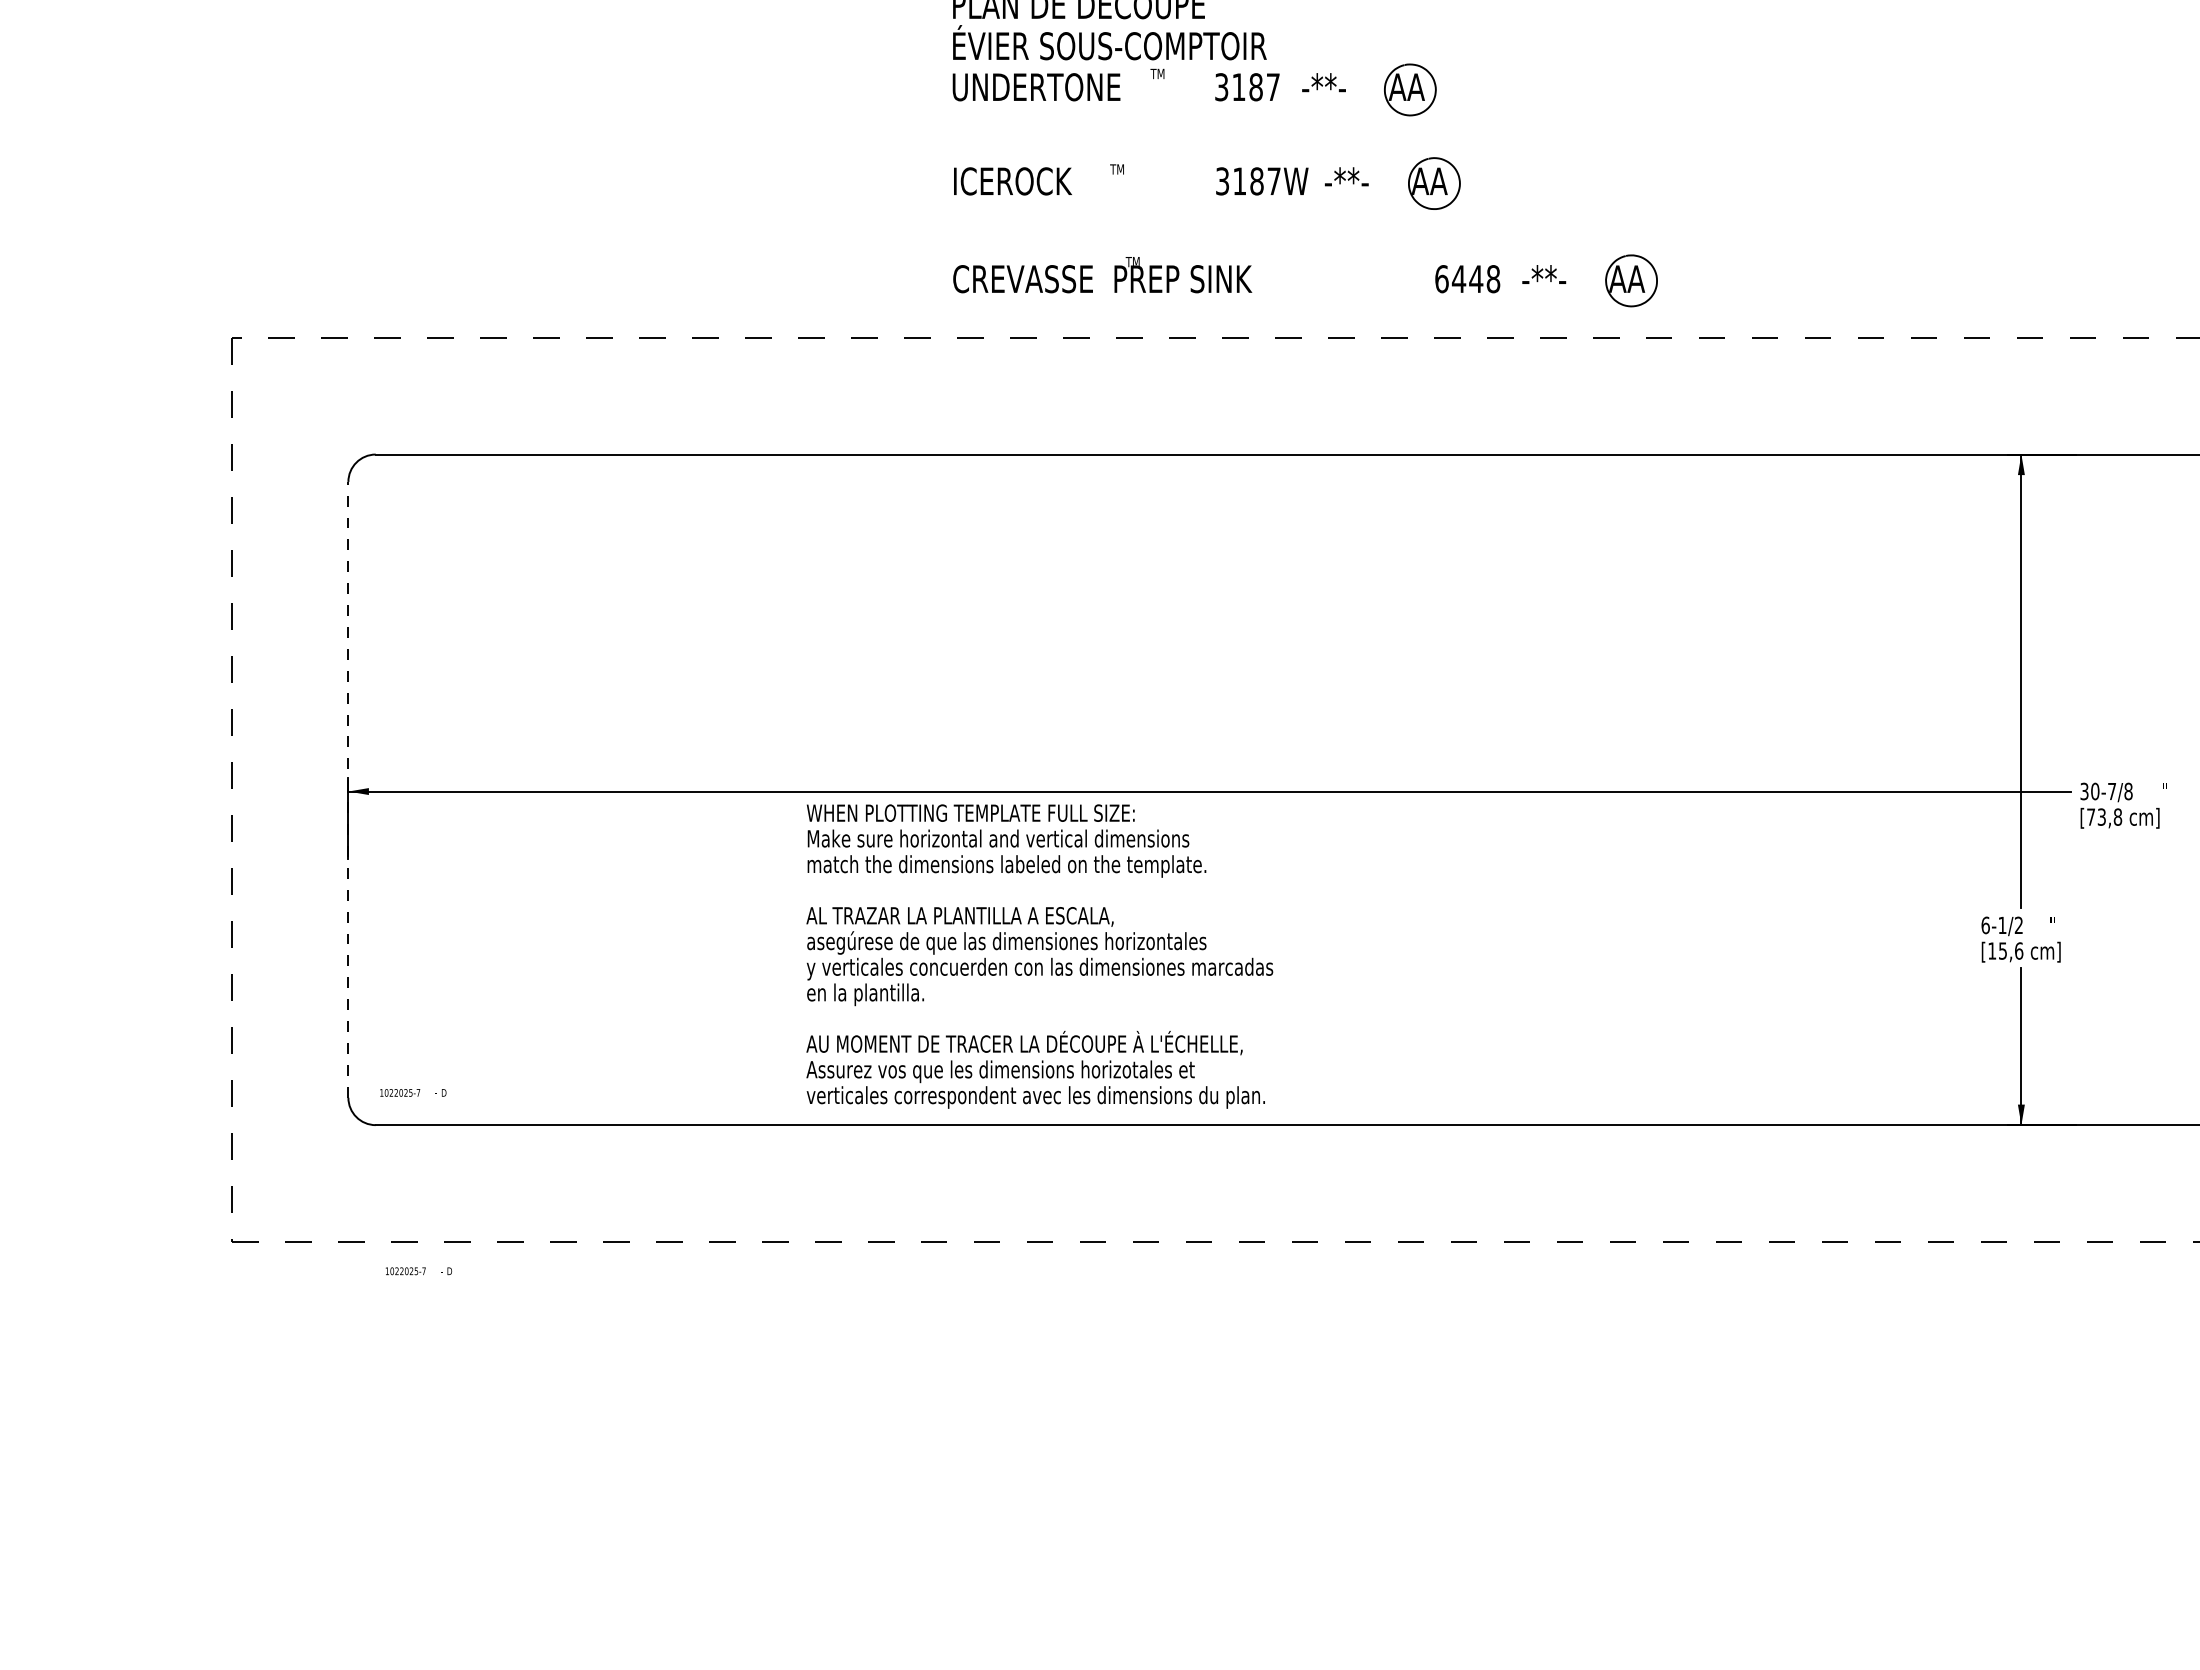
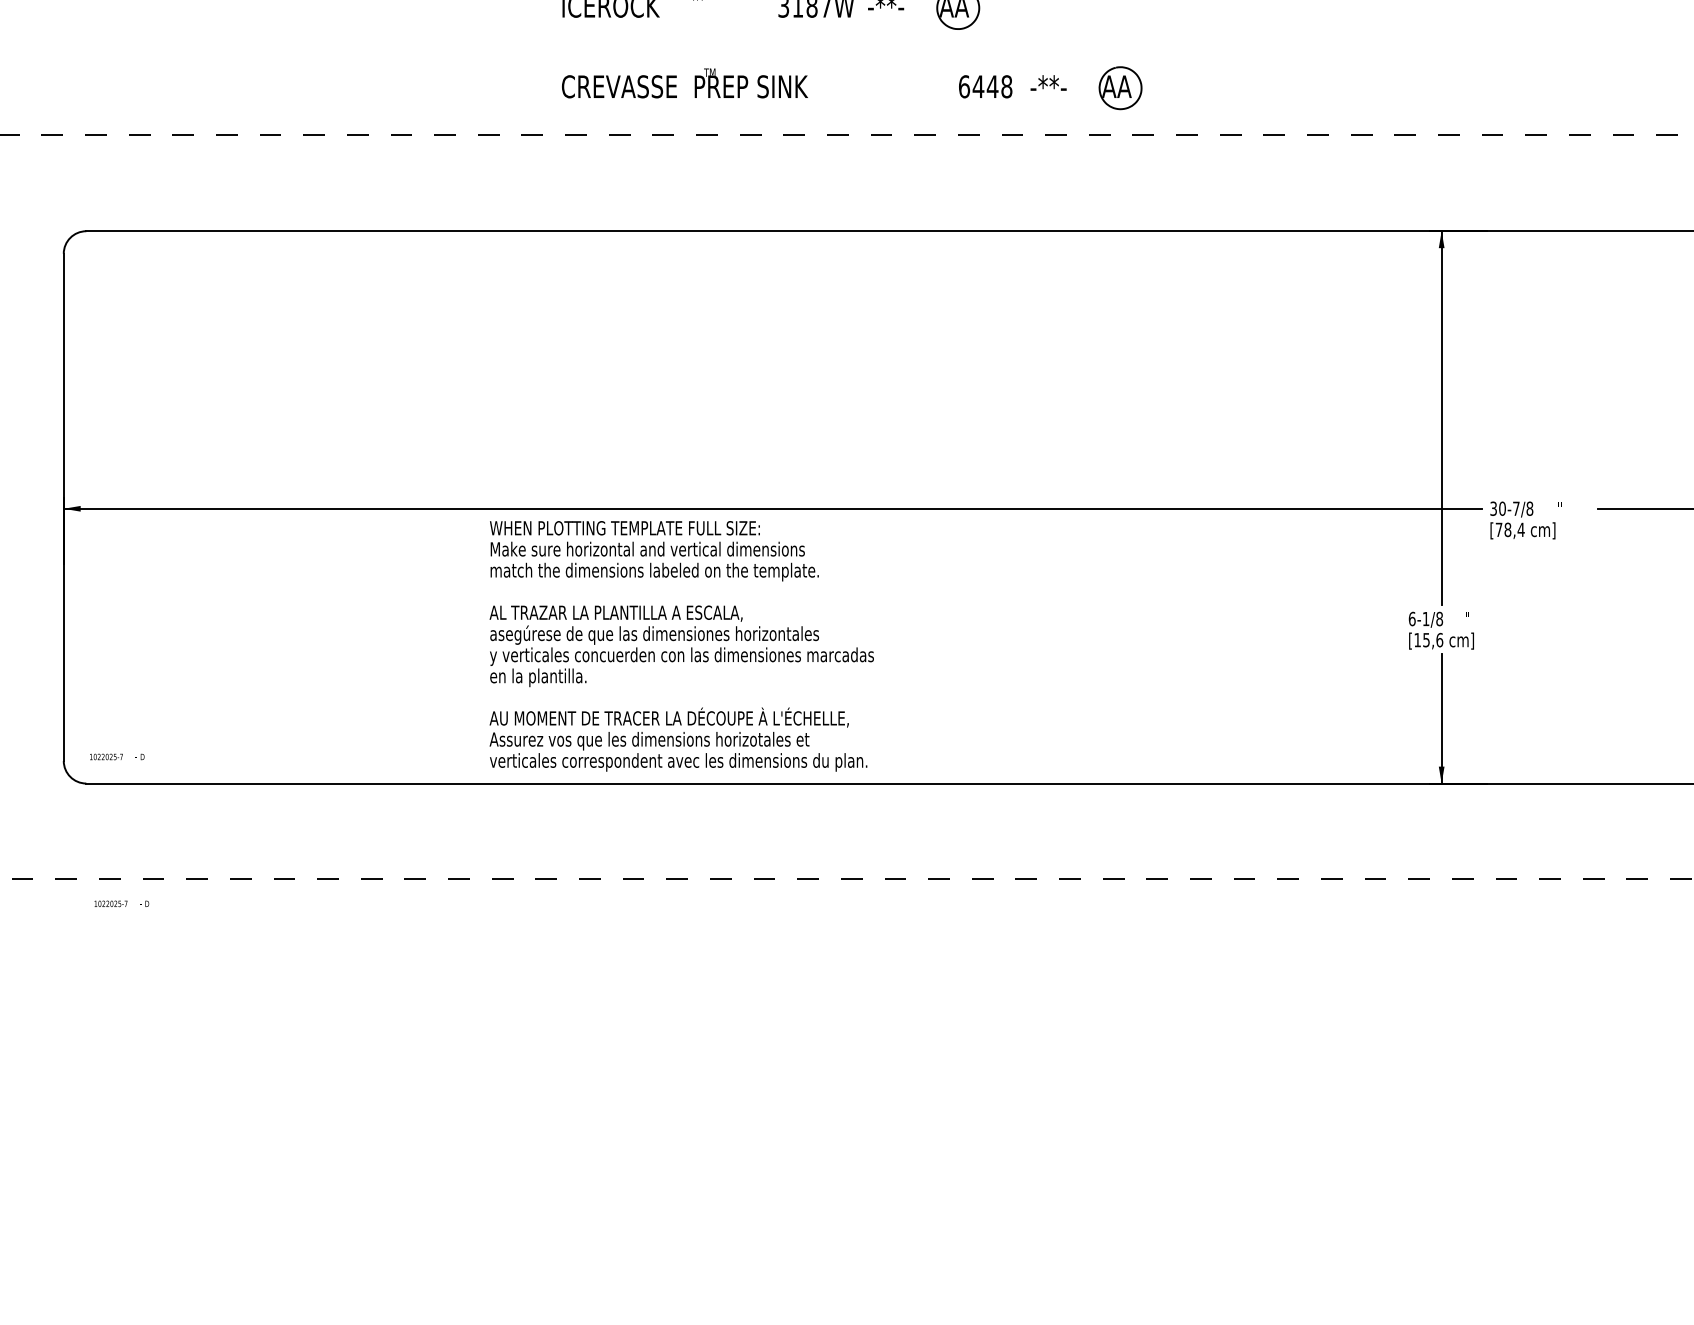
line: (348, 789) -> (63, 507), dashed -> solid
text: (2109, 816) -> (1514, 529), [73,8 -> [78,4
text: (2018, 925) -> (1439, 619), 6-1/2 -> 6-1/8
text: (1039, 956) -> (681, 646), moved

